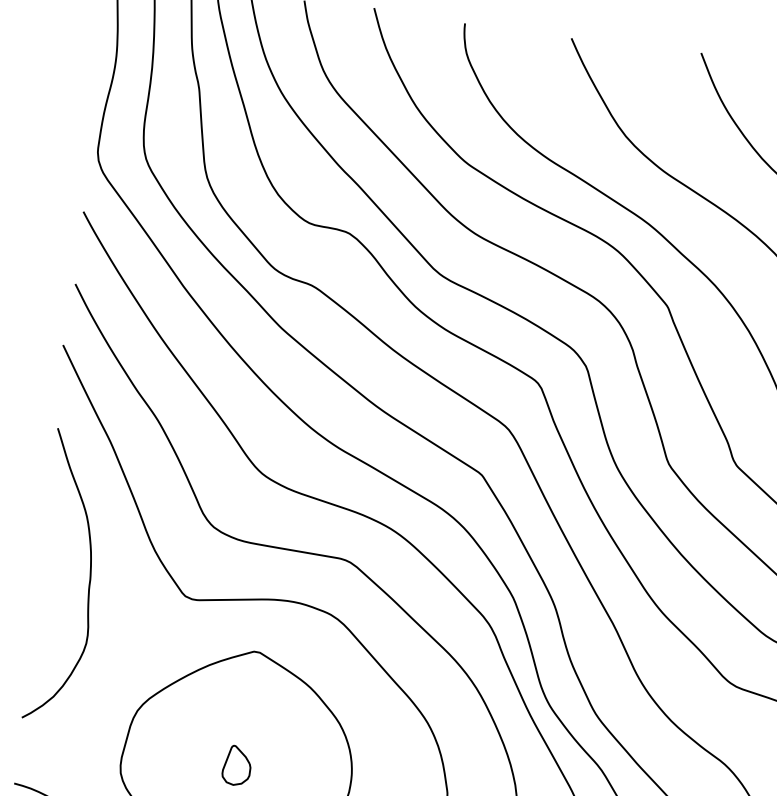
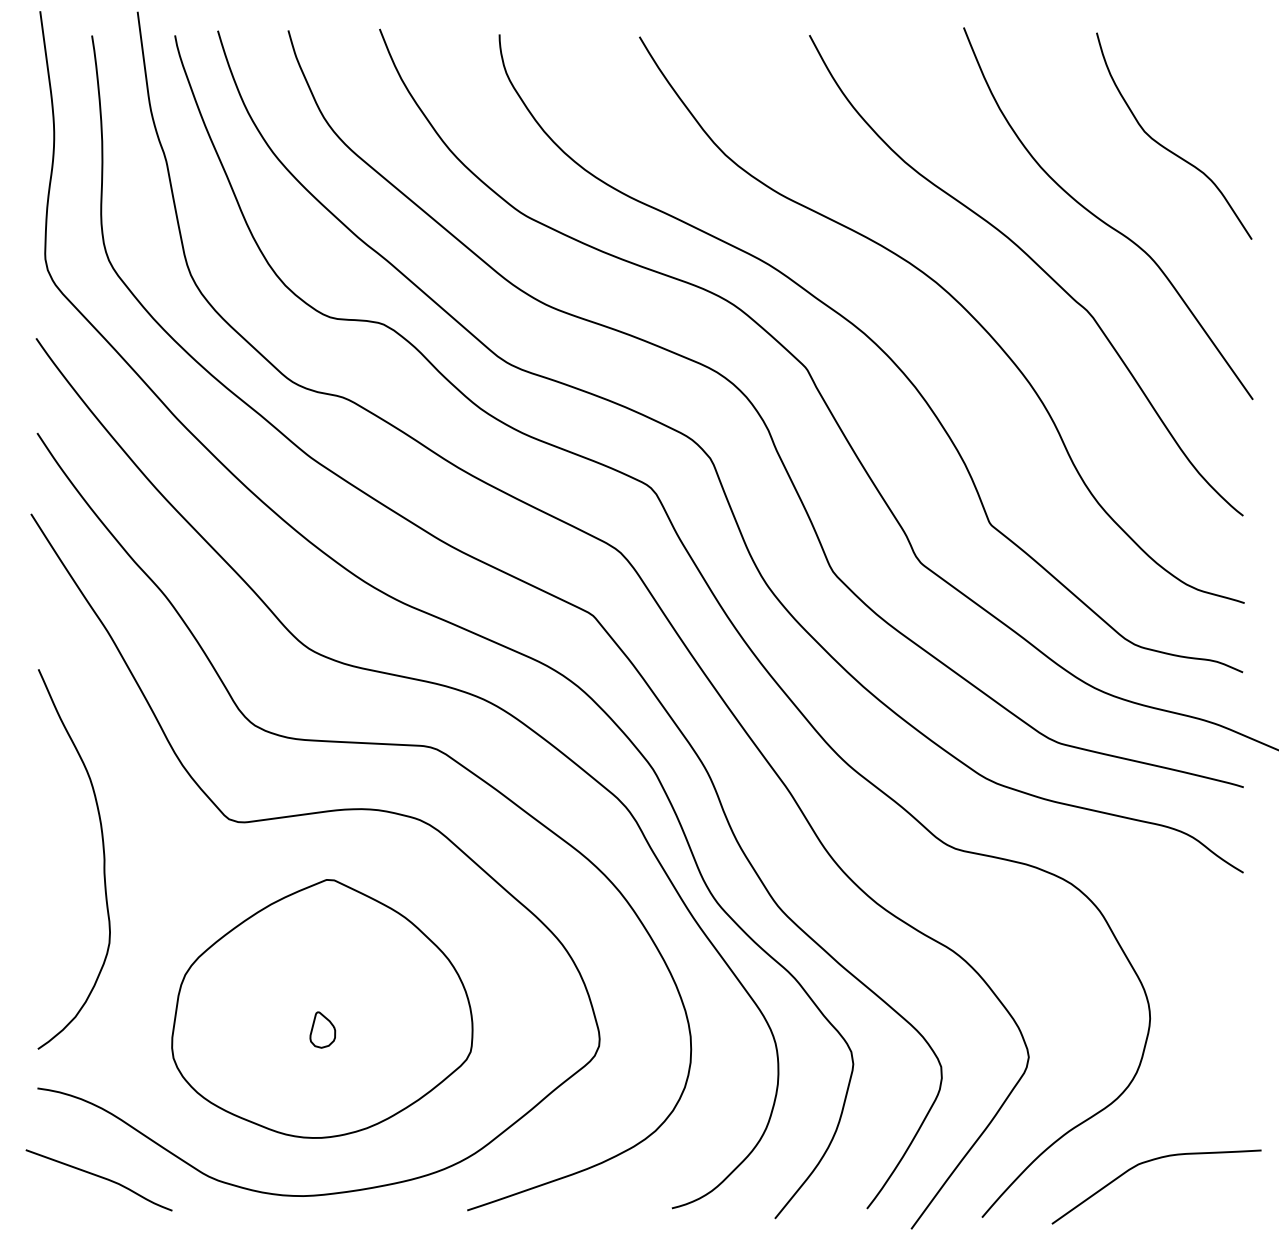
curve: (89, 579) -> (103, 859), moved
part: (236, 765) -> (322, 1029), size x0.7

